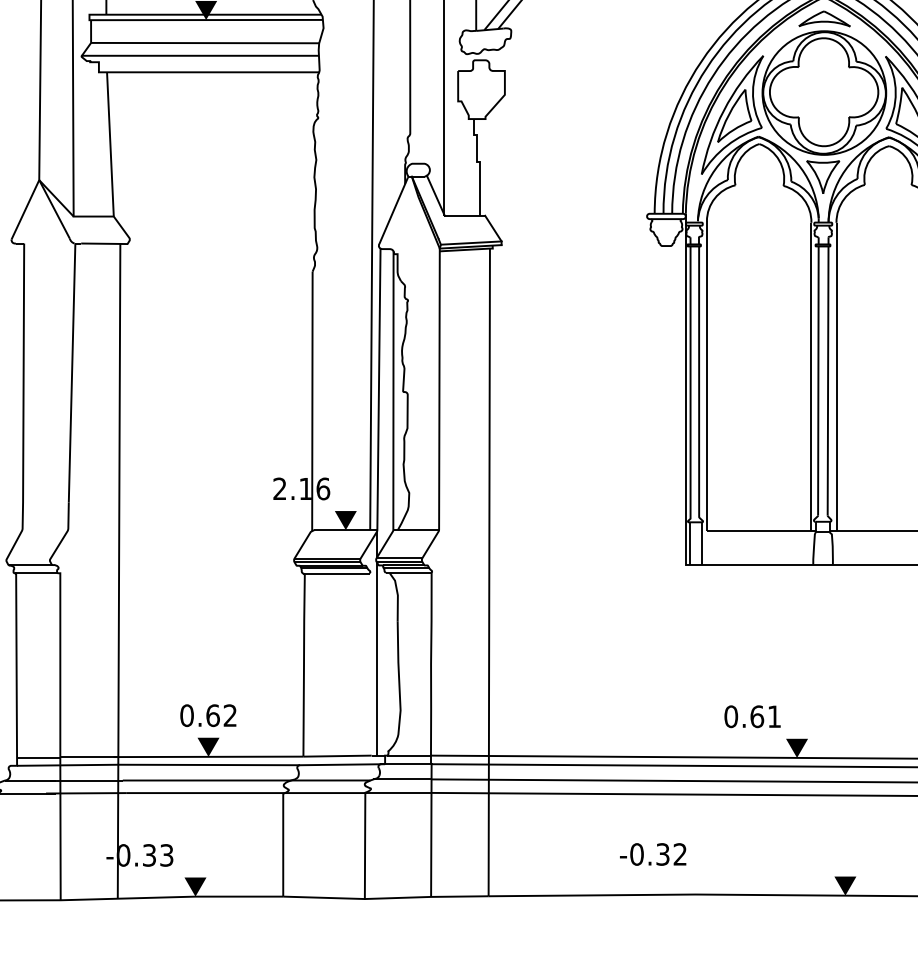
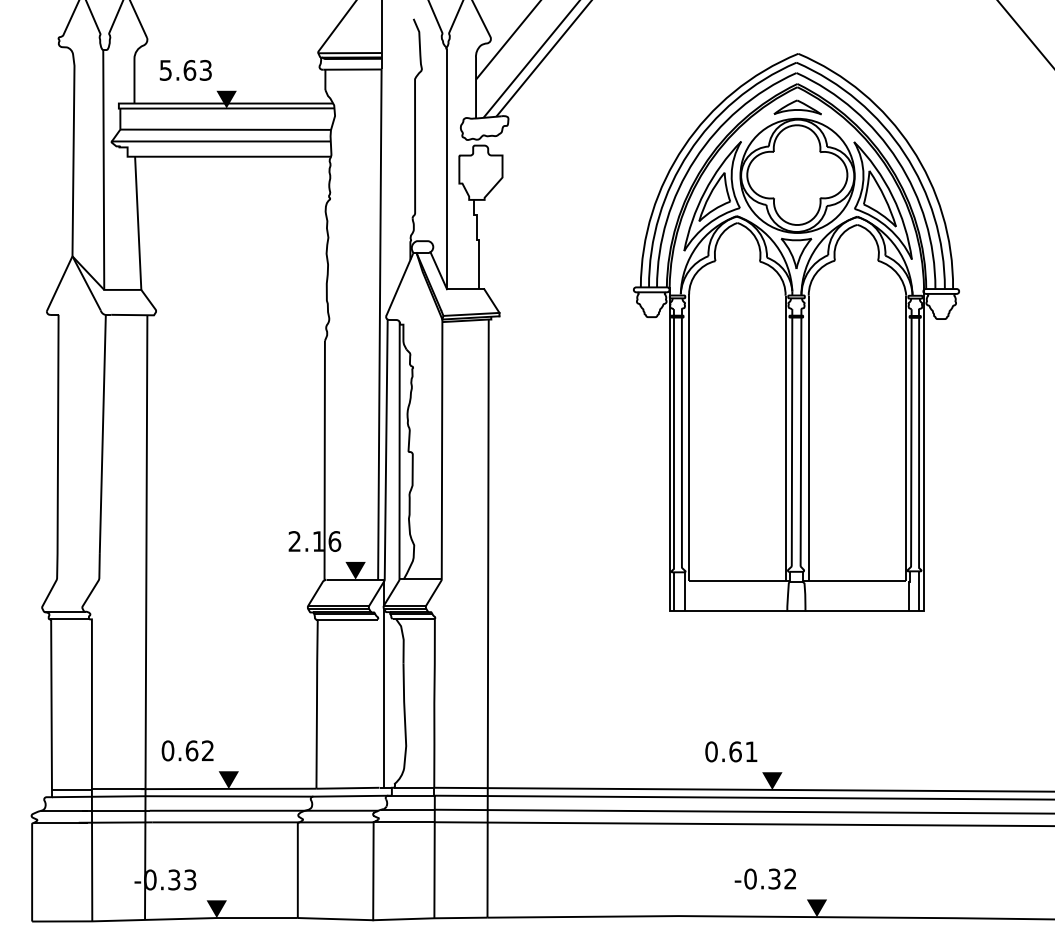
text: (208, 715) -> (187, 750), moved
text: (652, 853) -> (764, 878), moved

